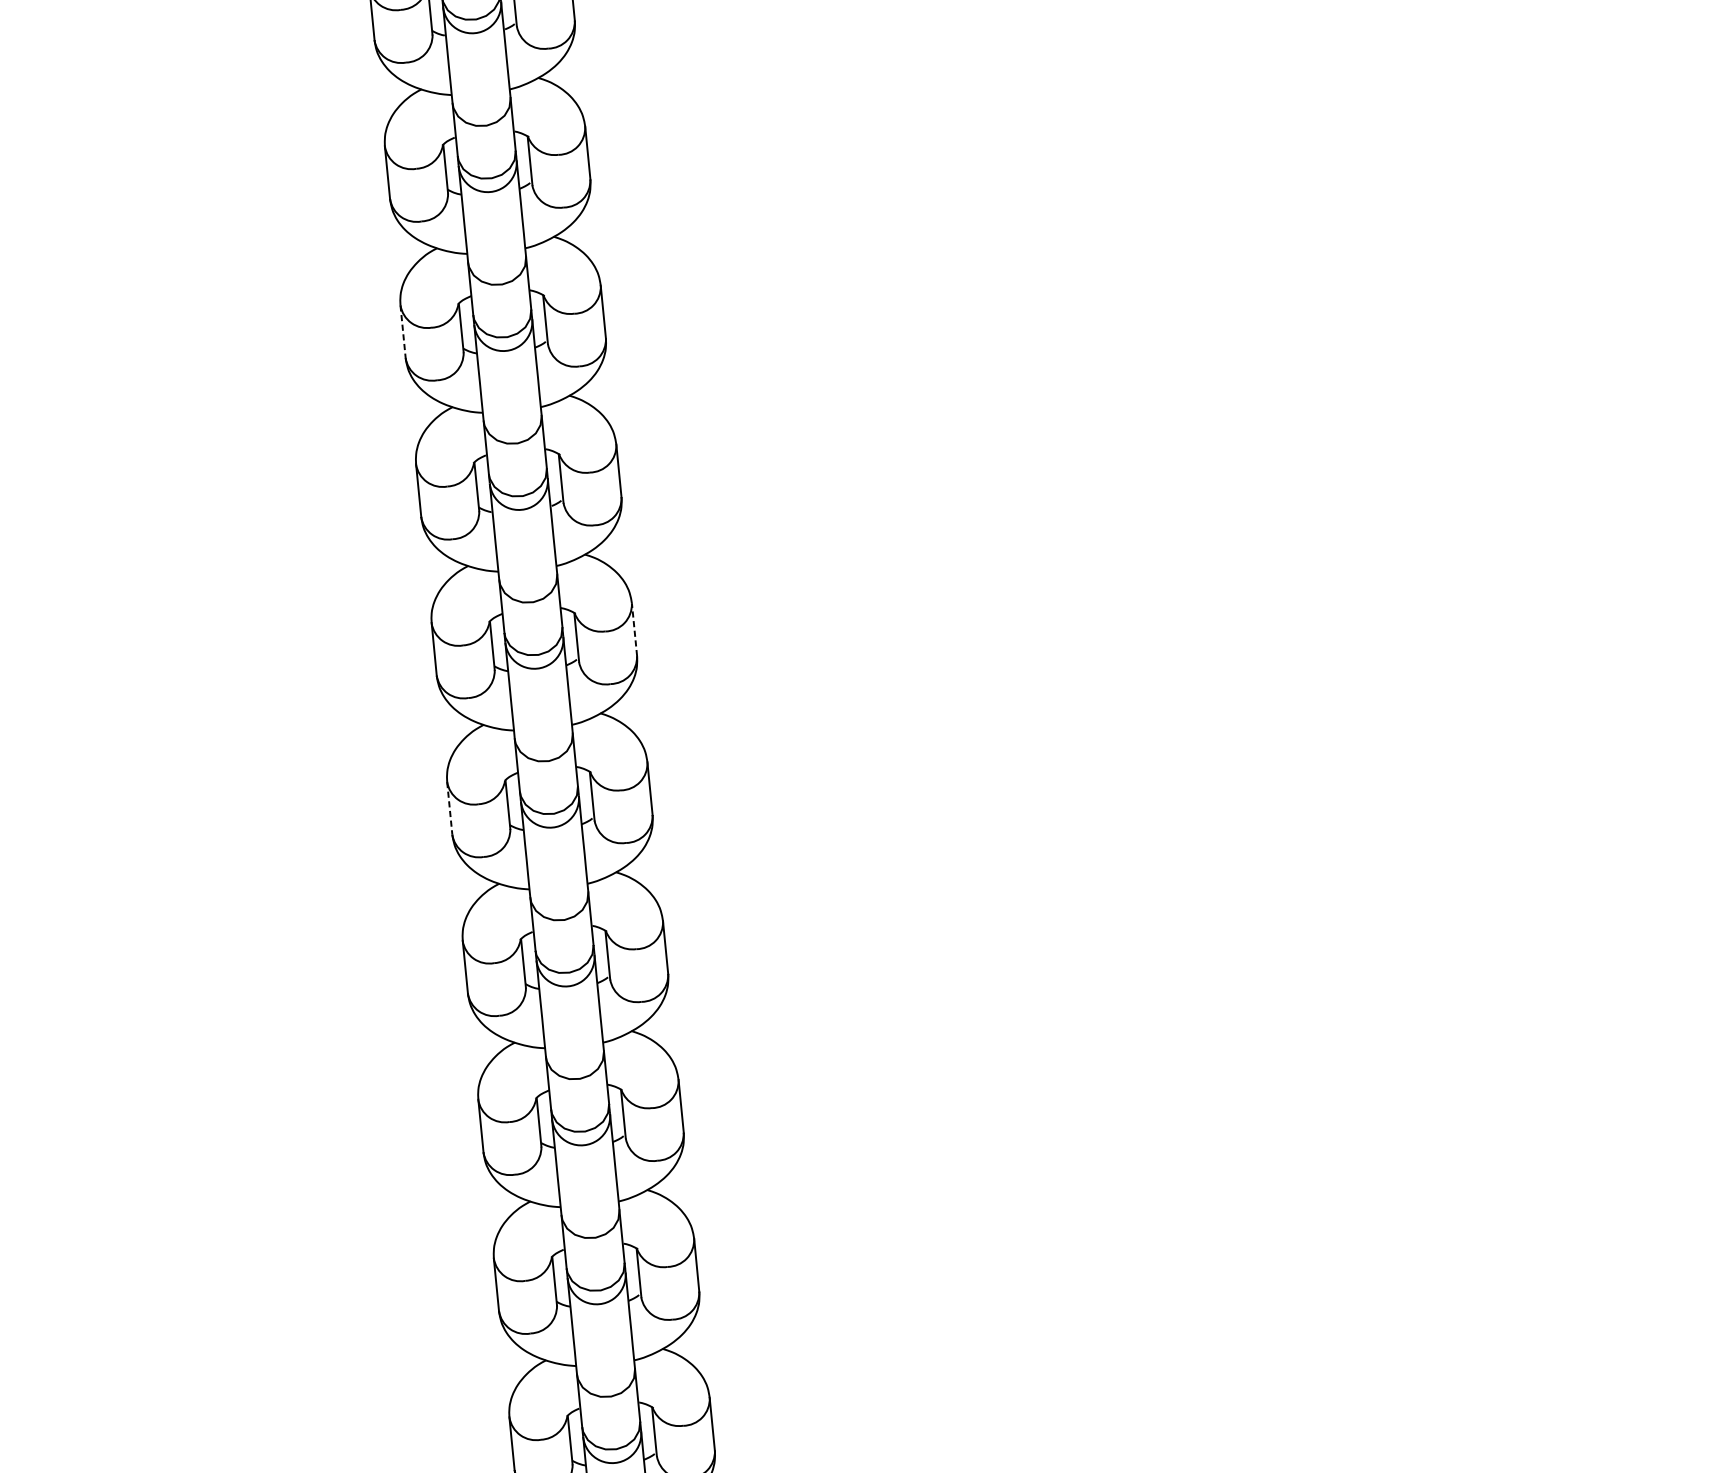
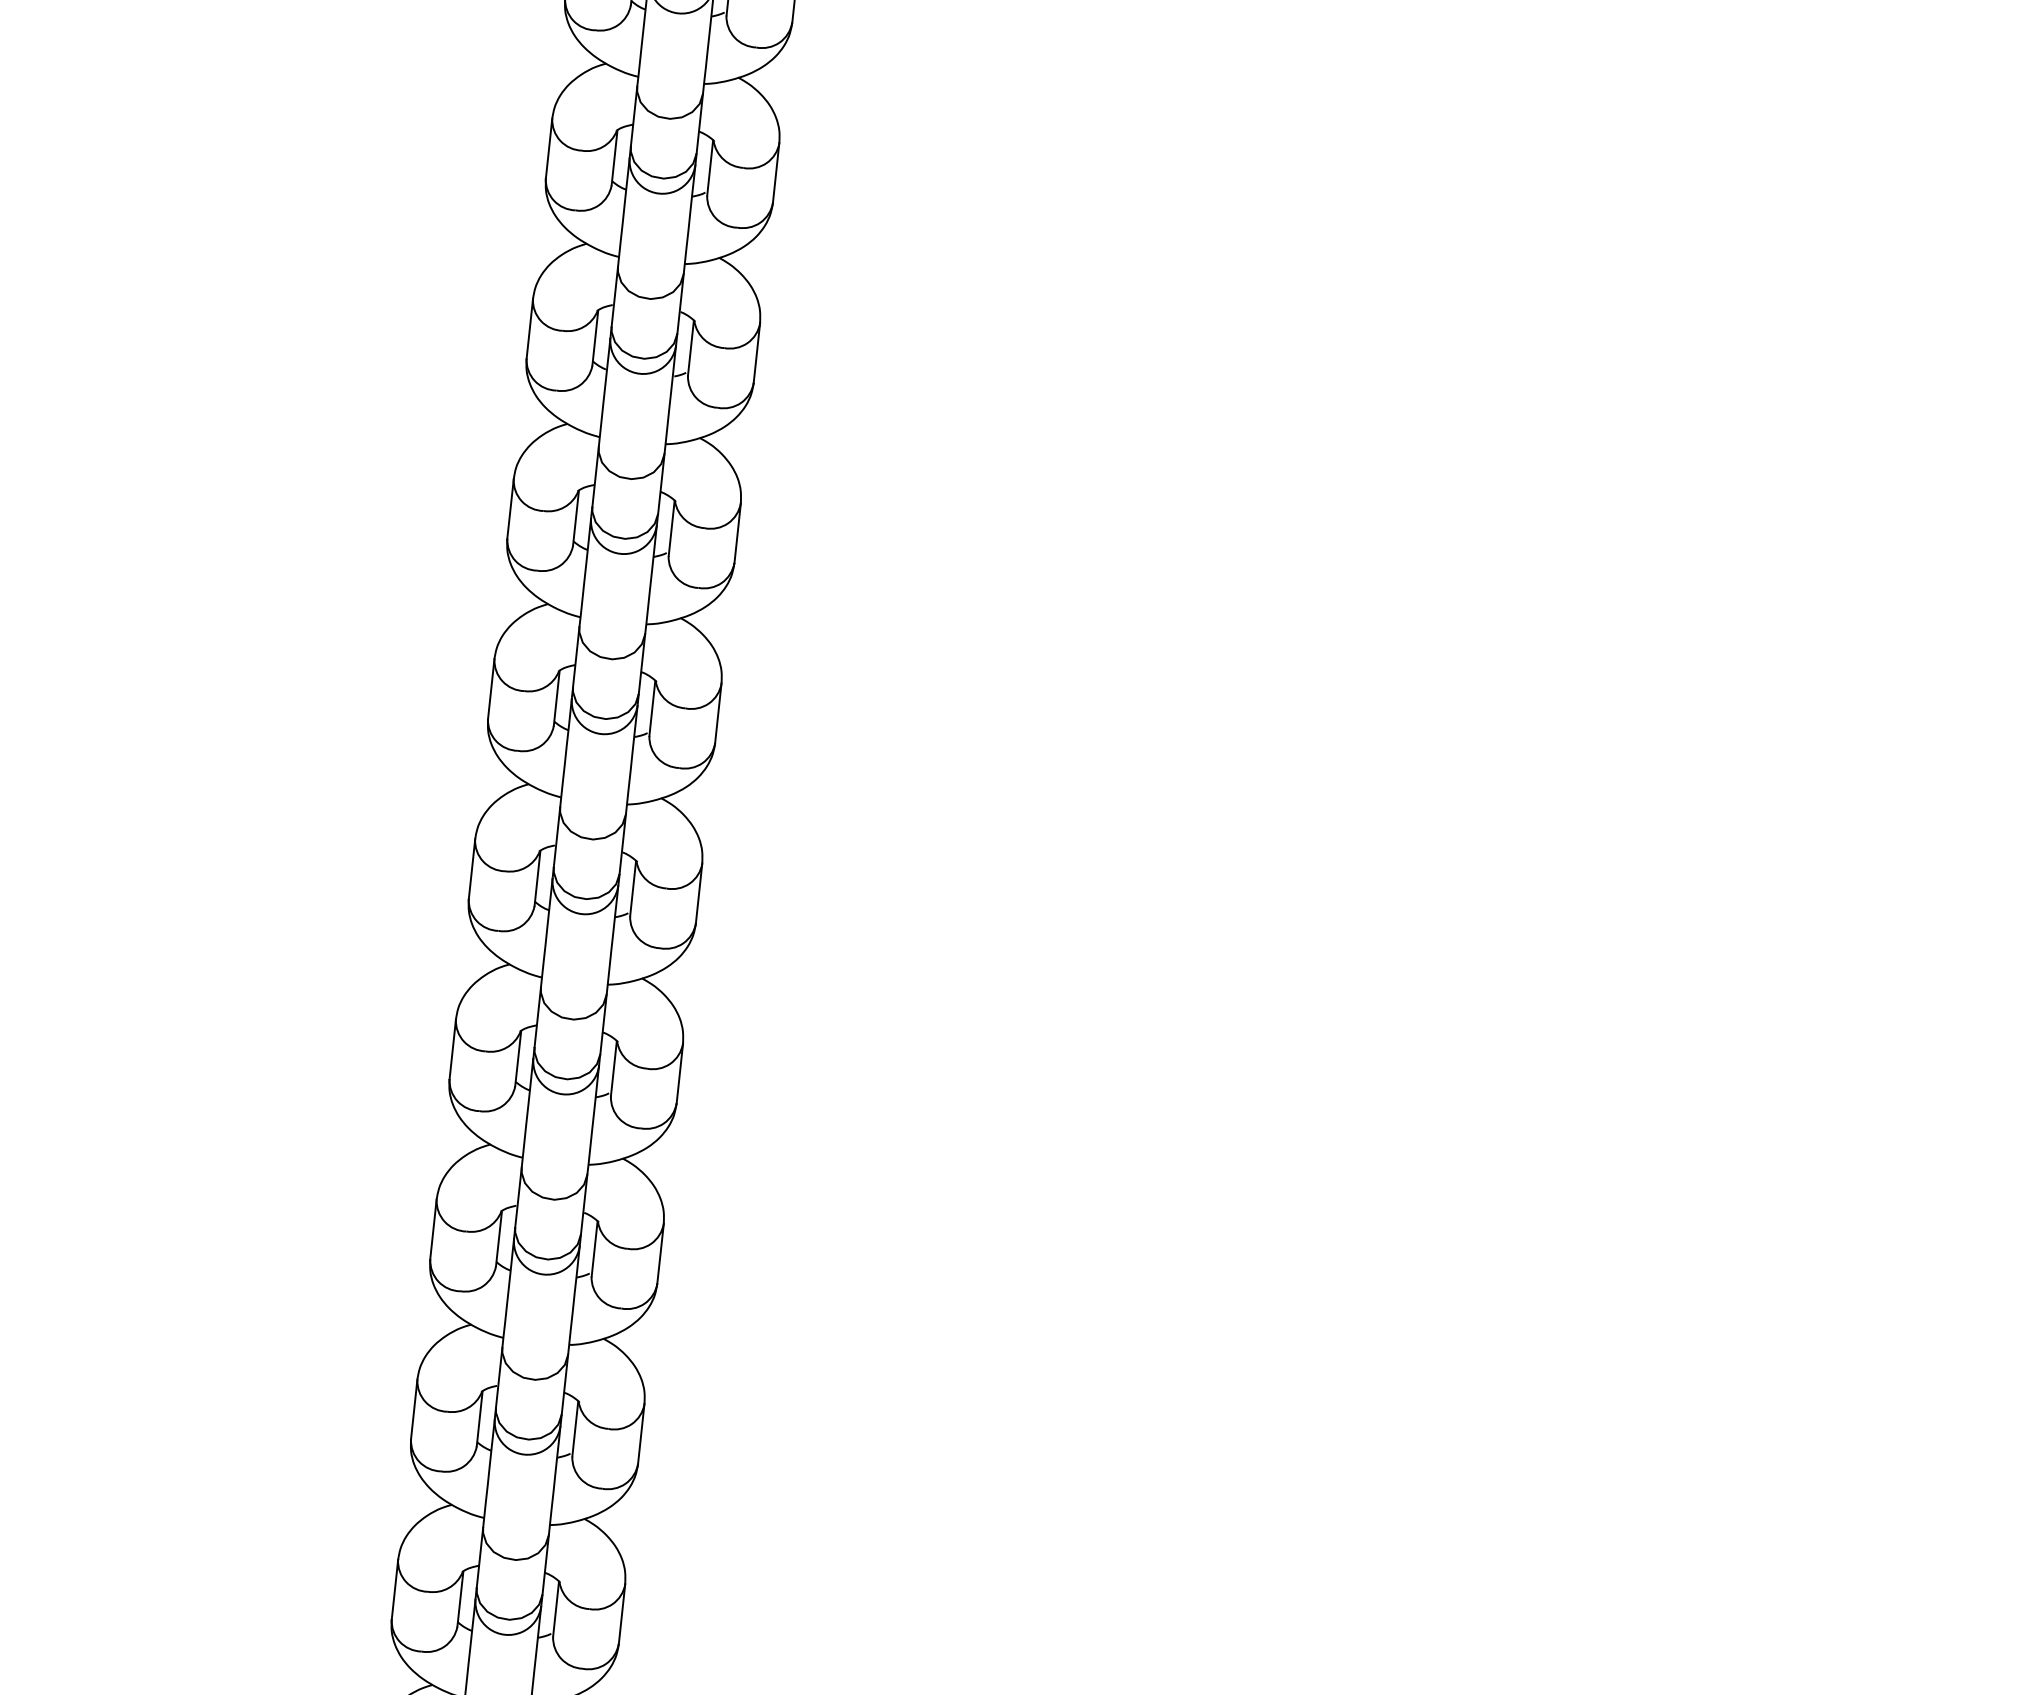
line: (403, 332) -> (549, 149), dashed -> solid
line: (634, 629) -> (737, 532), dashed -> solid
line: (449, 807) -> (491, 688), dashed -> solid

